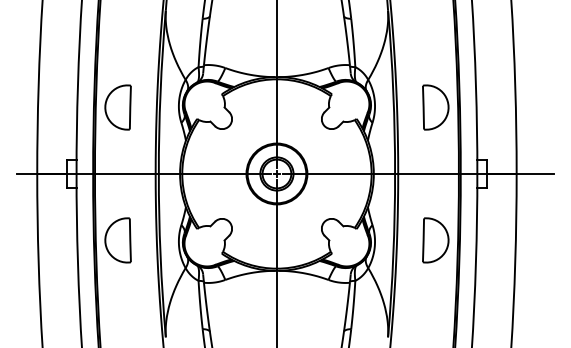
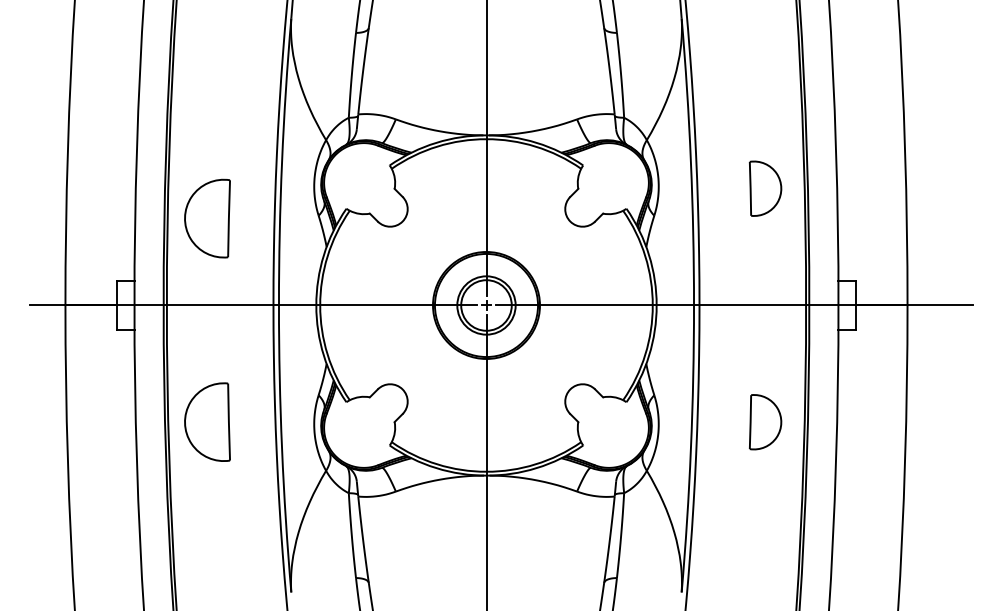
part: (117, 107) -> (206, 218), moved
part: (435, 107) -> (764, 188), size x0.7
part: (435, 240) -> (764, 422), size x0.7

